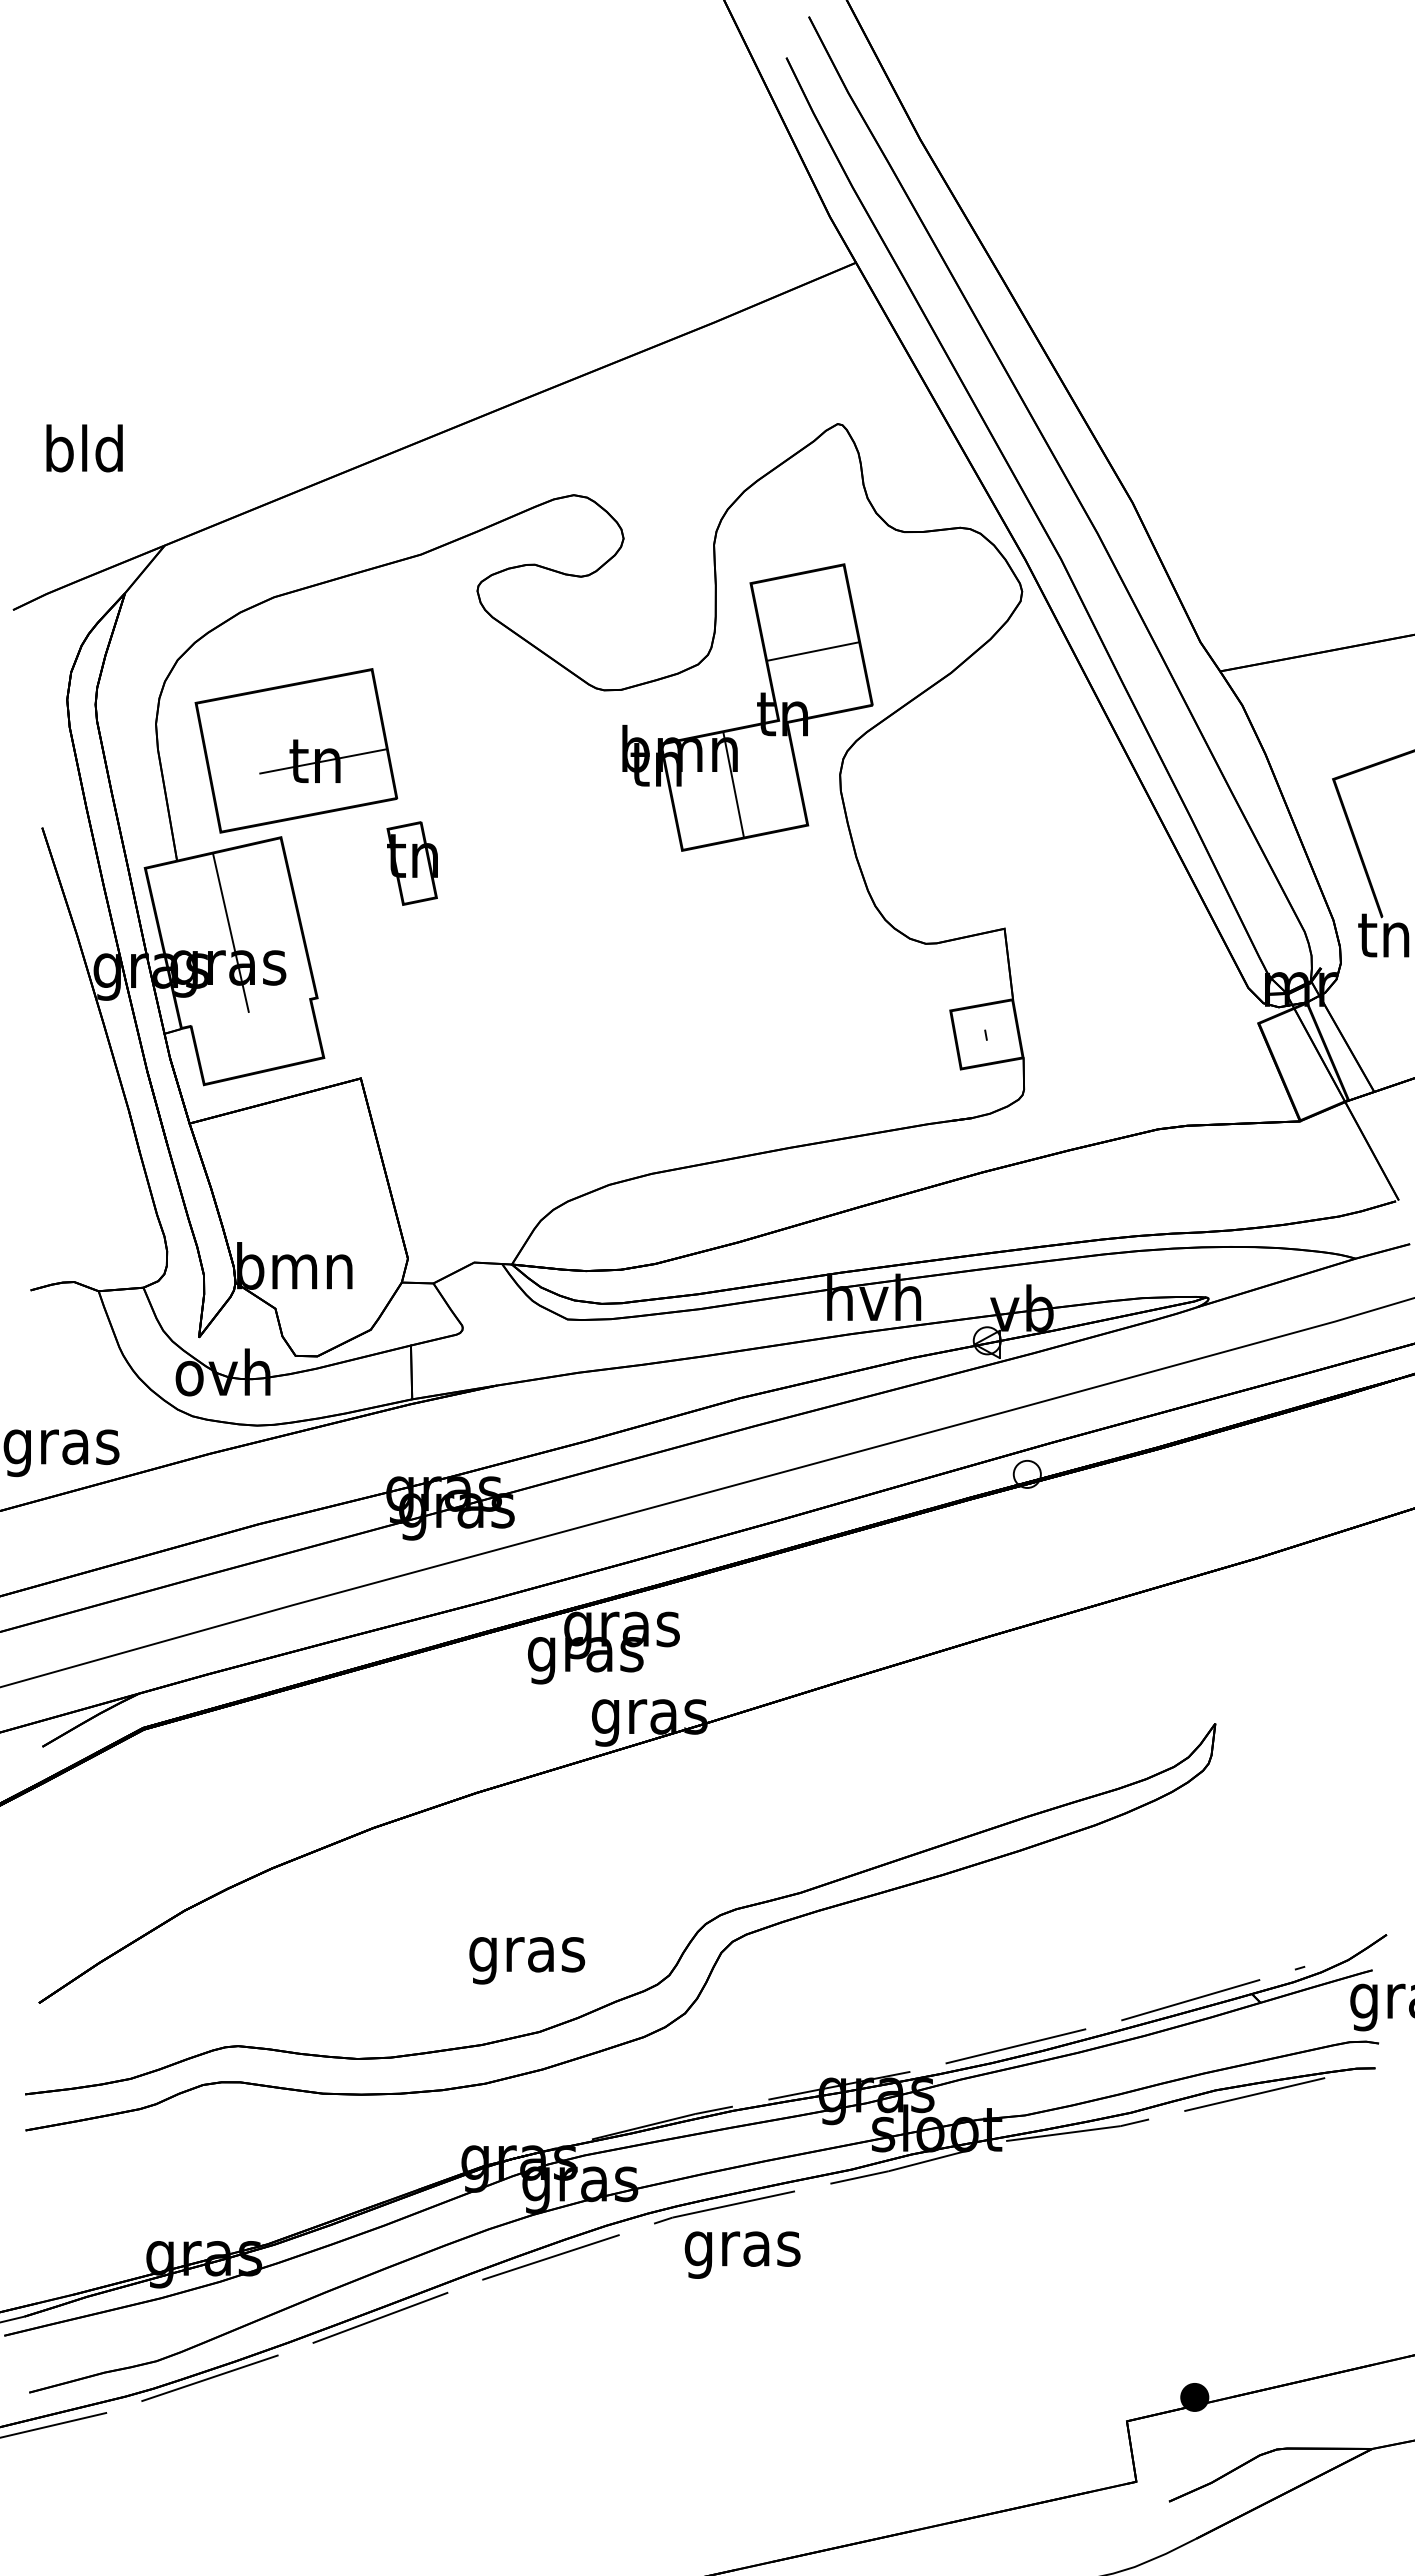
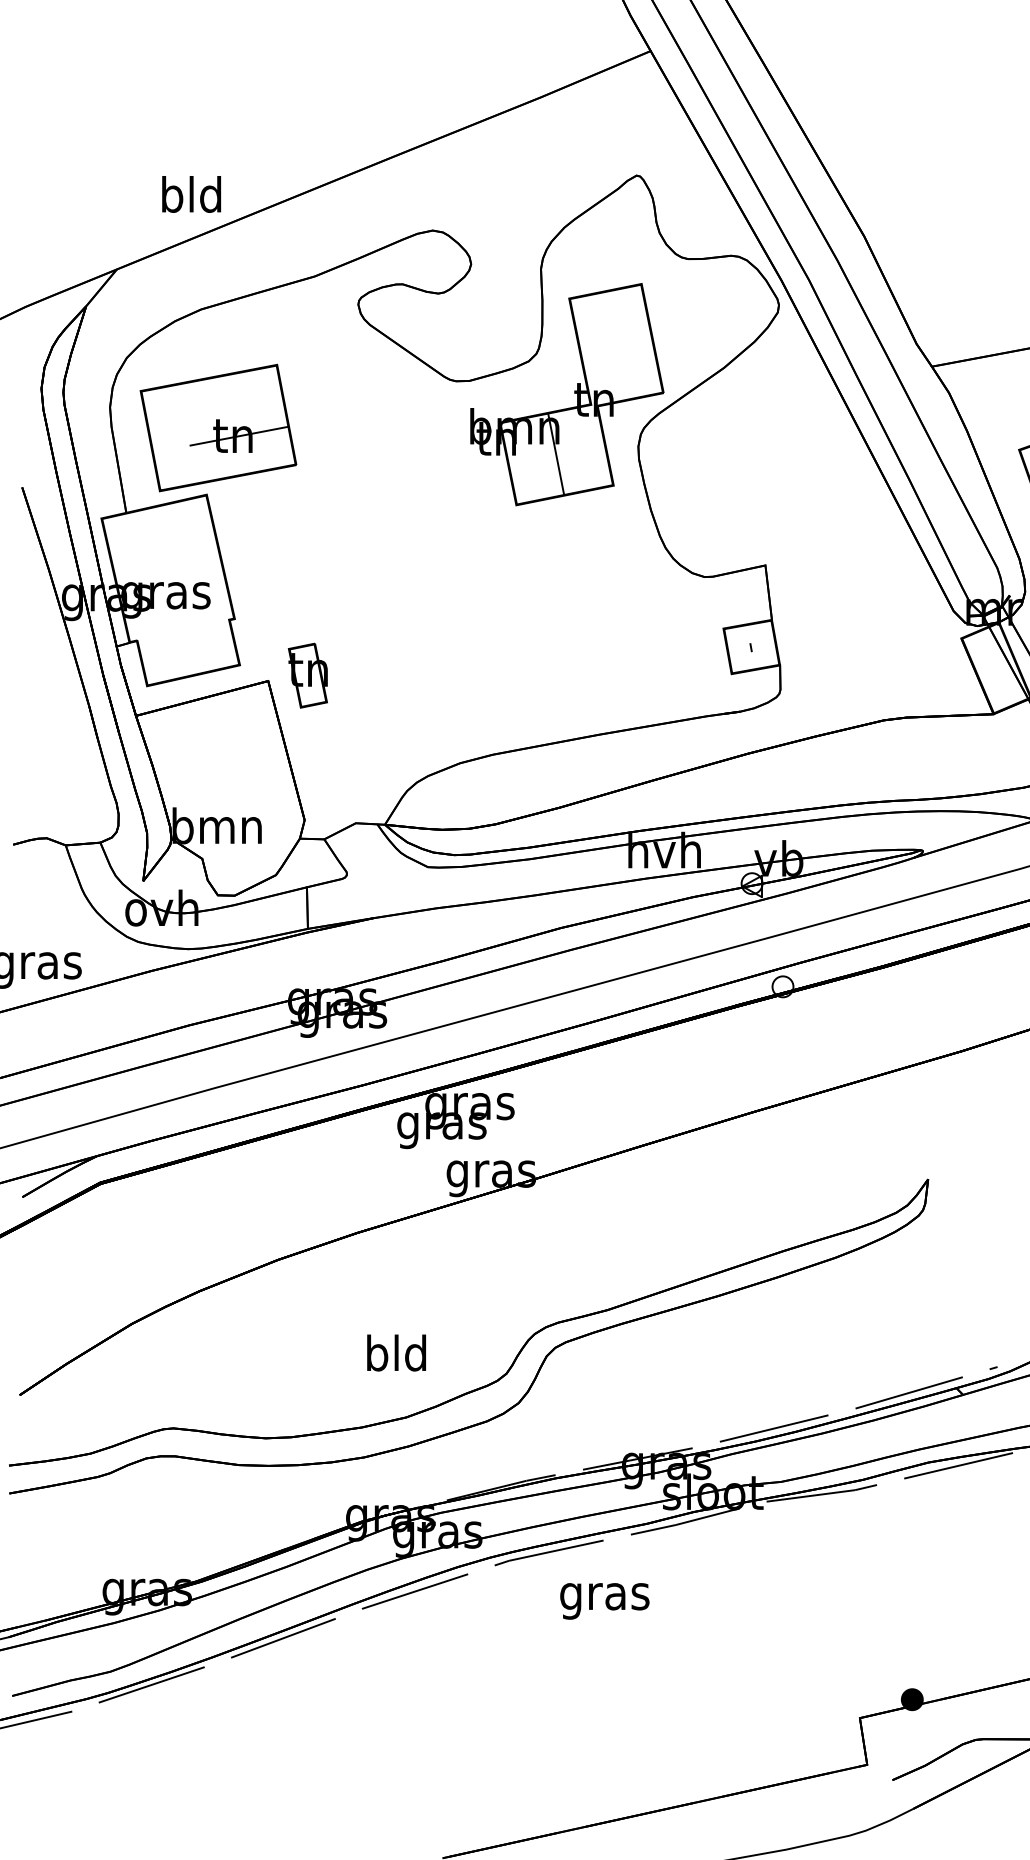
text: (84, 448) -> (191, 194), moved
line: (812, 651) -> (617, 351), removed
part: (411, 863) -> (307, 675), moved
line: (230, 932) -> (167, 568), removed
text: (527, 1954) -> (396, 1357), gras -> bld
text: (742, 2254) -> (604, 1600), moved

